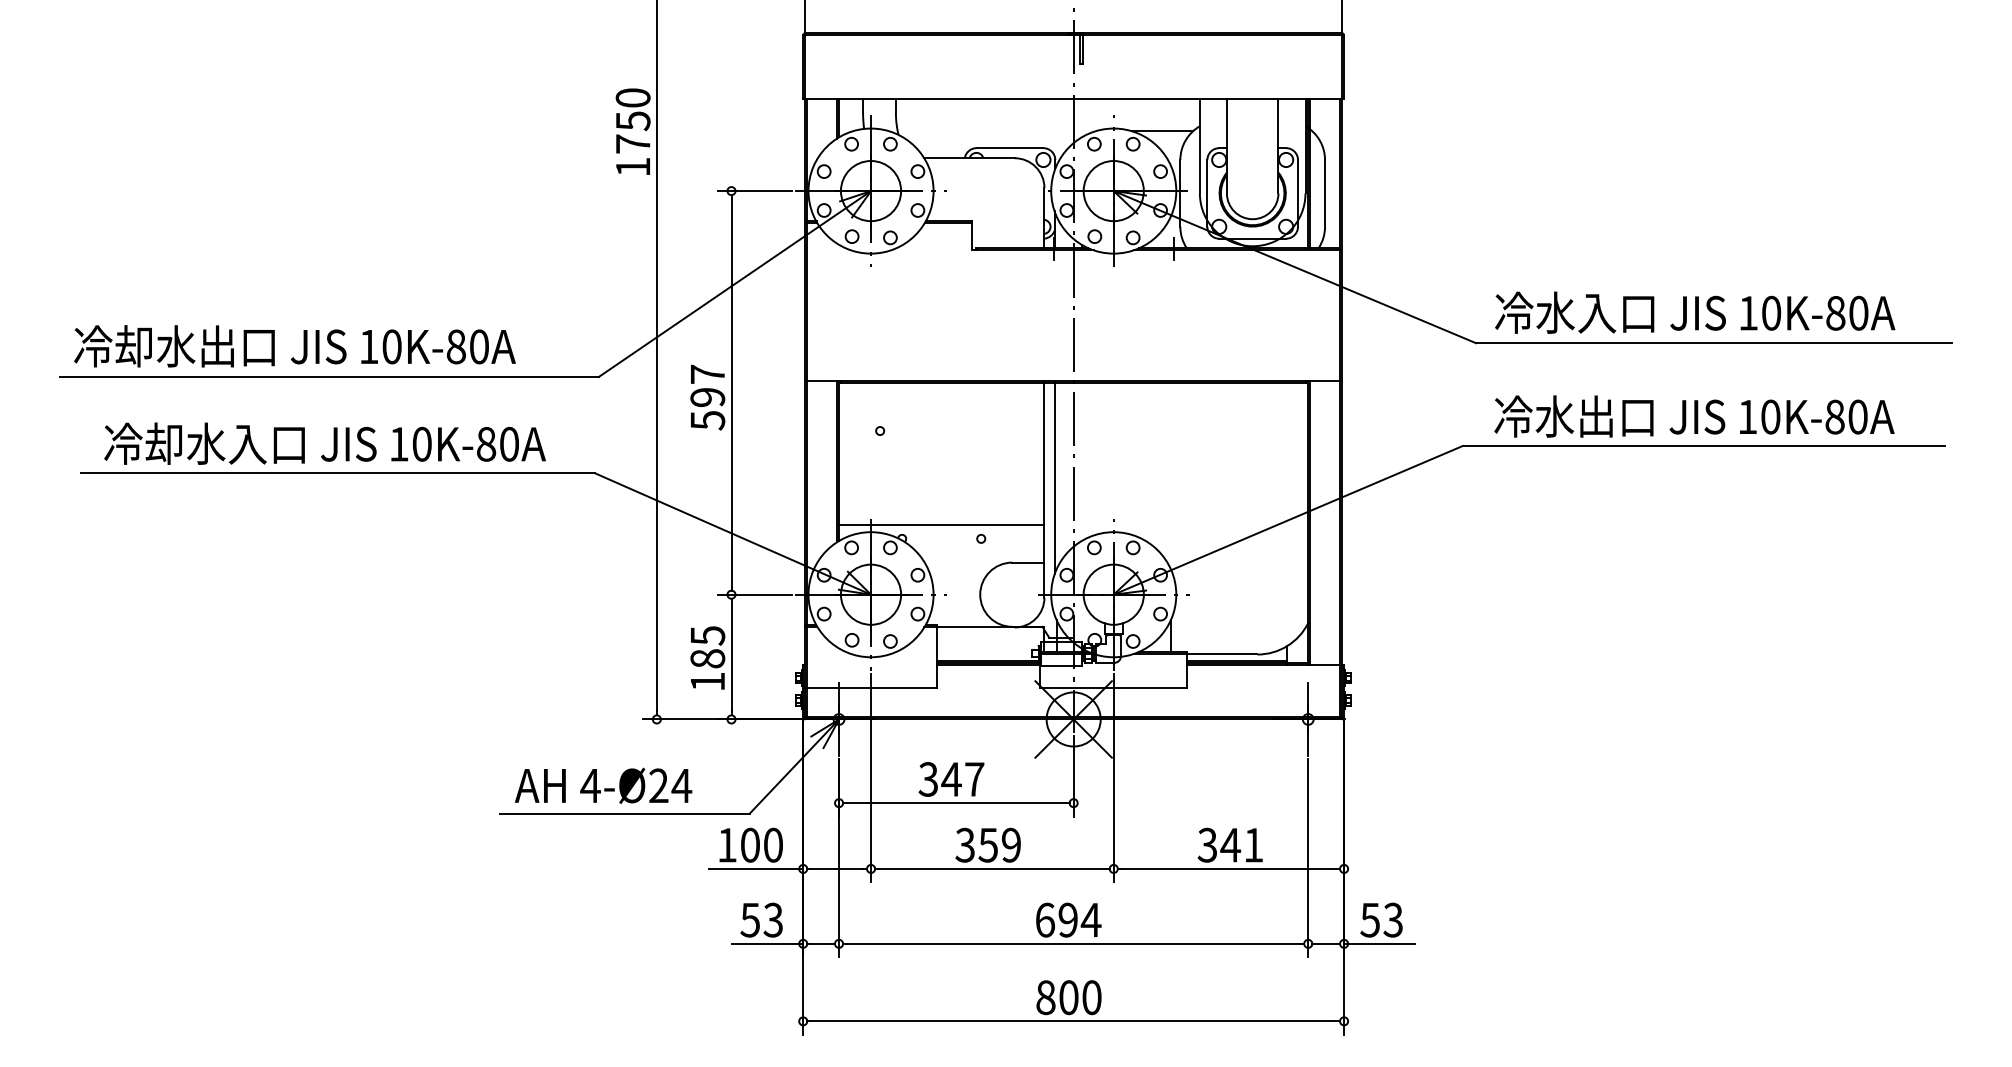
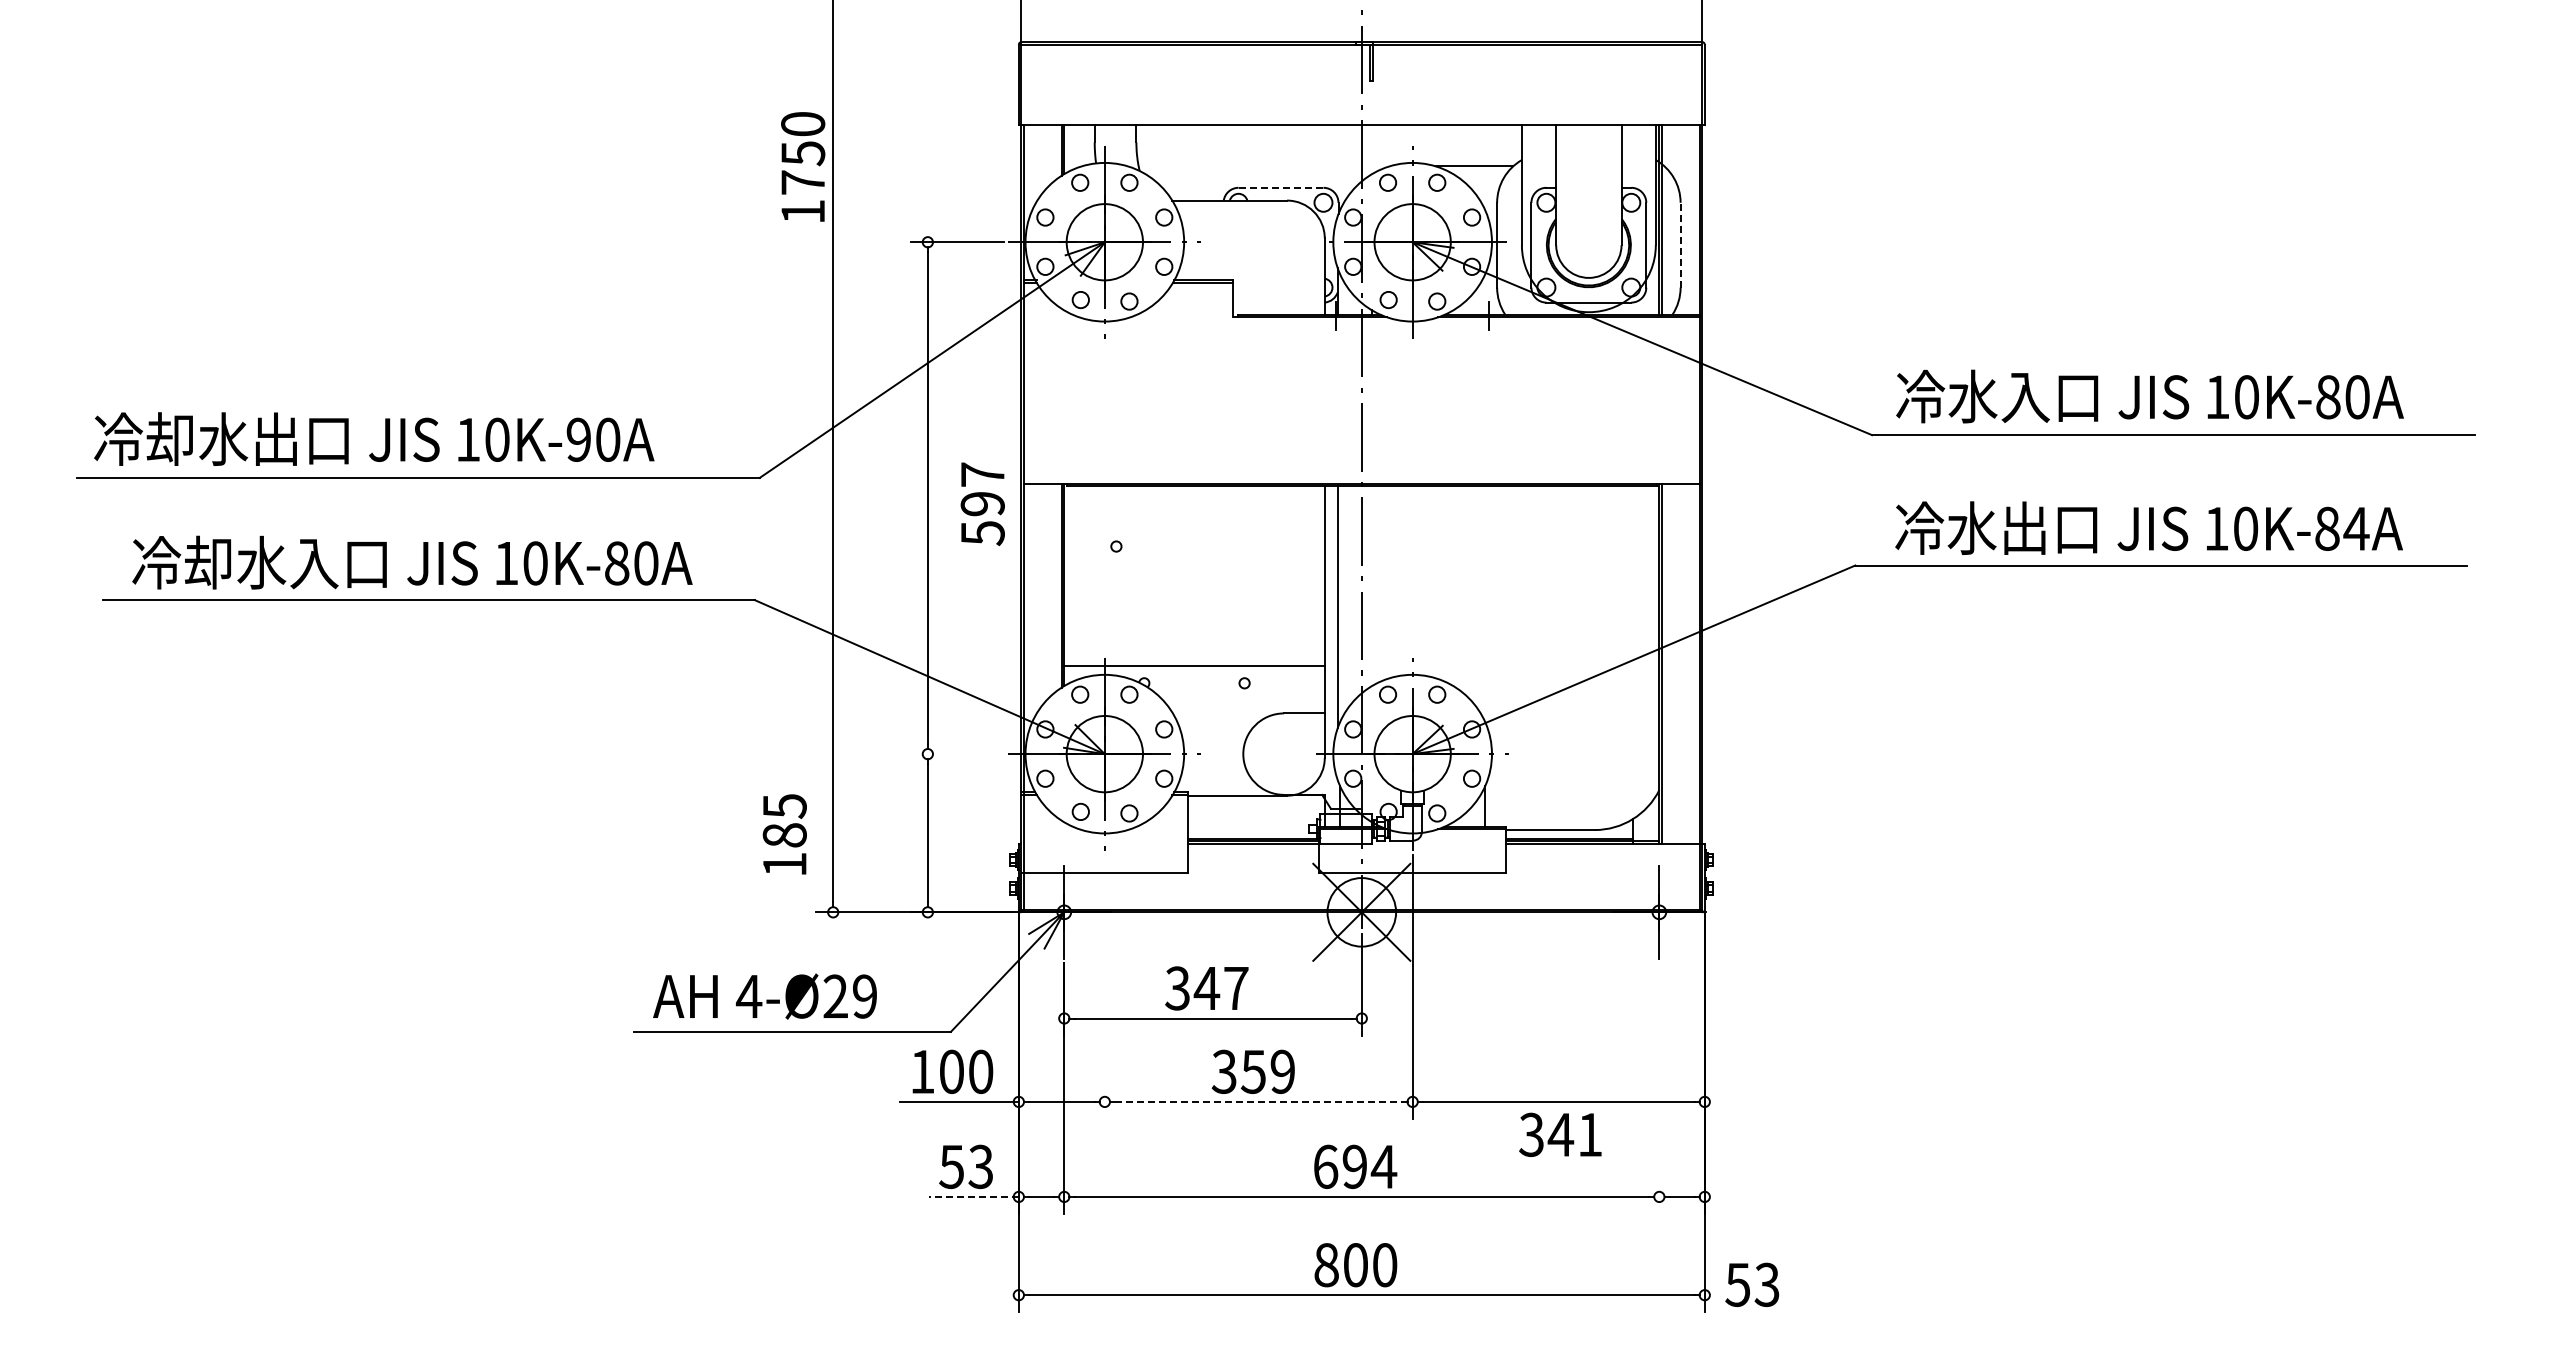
line: (1009, 147) -> (1280, 187), solid -> dashed
line: (1324, 192) -> (1680, 244), solid -> dashed
text: (456, 346) -> (578, 439), 10K-80A -> 10K-90A
text: (707, 397) -> (982, 504), moved
text: (1857, 416) -> (2356, 528), 10K-80A -> 10K-84A
line: (754, 595) -> (957, 754), removed
text: (707, 658) -> (784, 834), moved
line: (870, 777) -> (1104, 986), removed
text: (681, 785) -> (864, 996), 4-Ø24 -> 4-Ø29
text: (1230, 844) -> (1560, 1134), moved
line: (1308, 858) -> (1659, 1088), removed
line: (992, 868) -> (1258, 1101), solid -> dashed
text: (1381, 919) -> (1752, 1284), moved
line: (767, 943) -> (973, 1196), solid -> dashed
line: (1379, 943) -> (1749, 1196), removed

